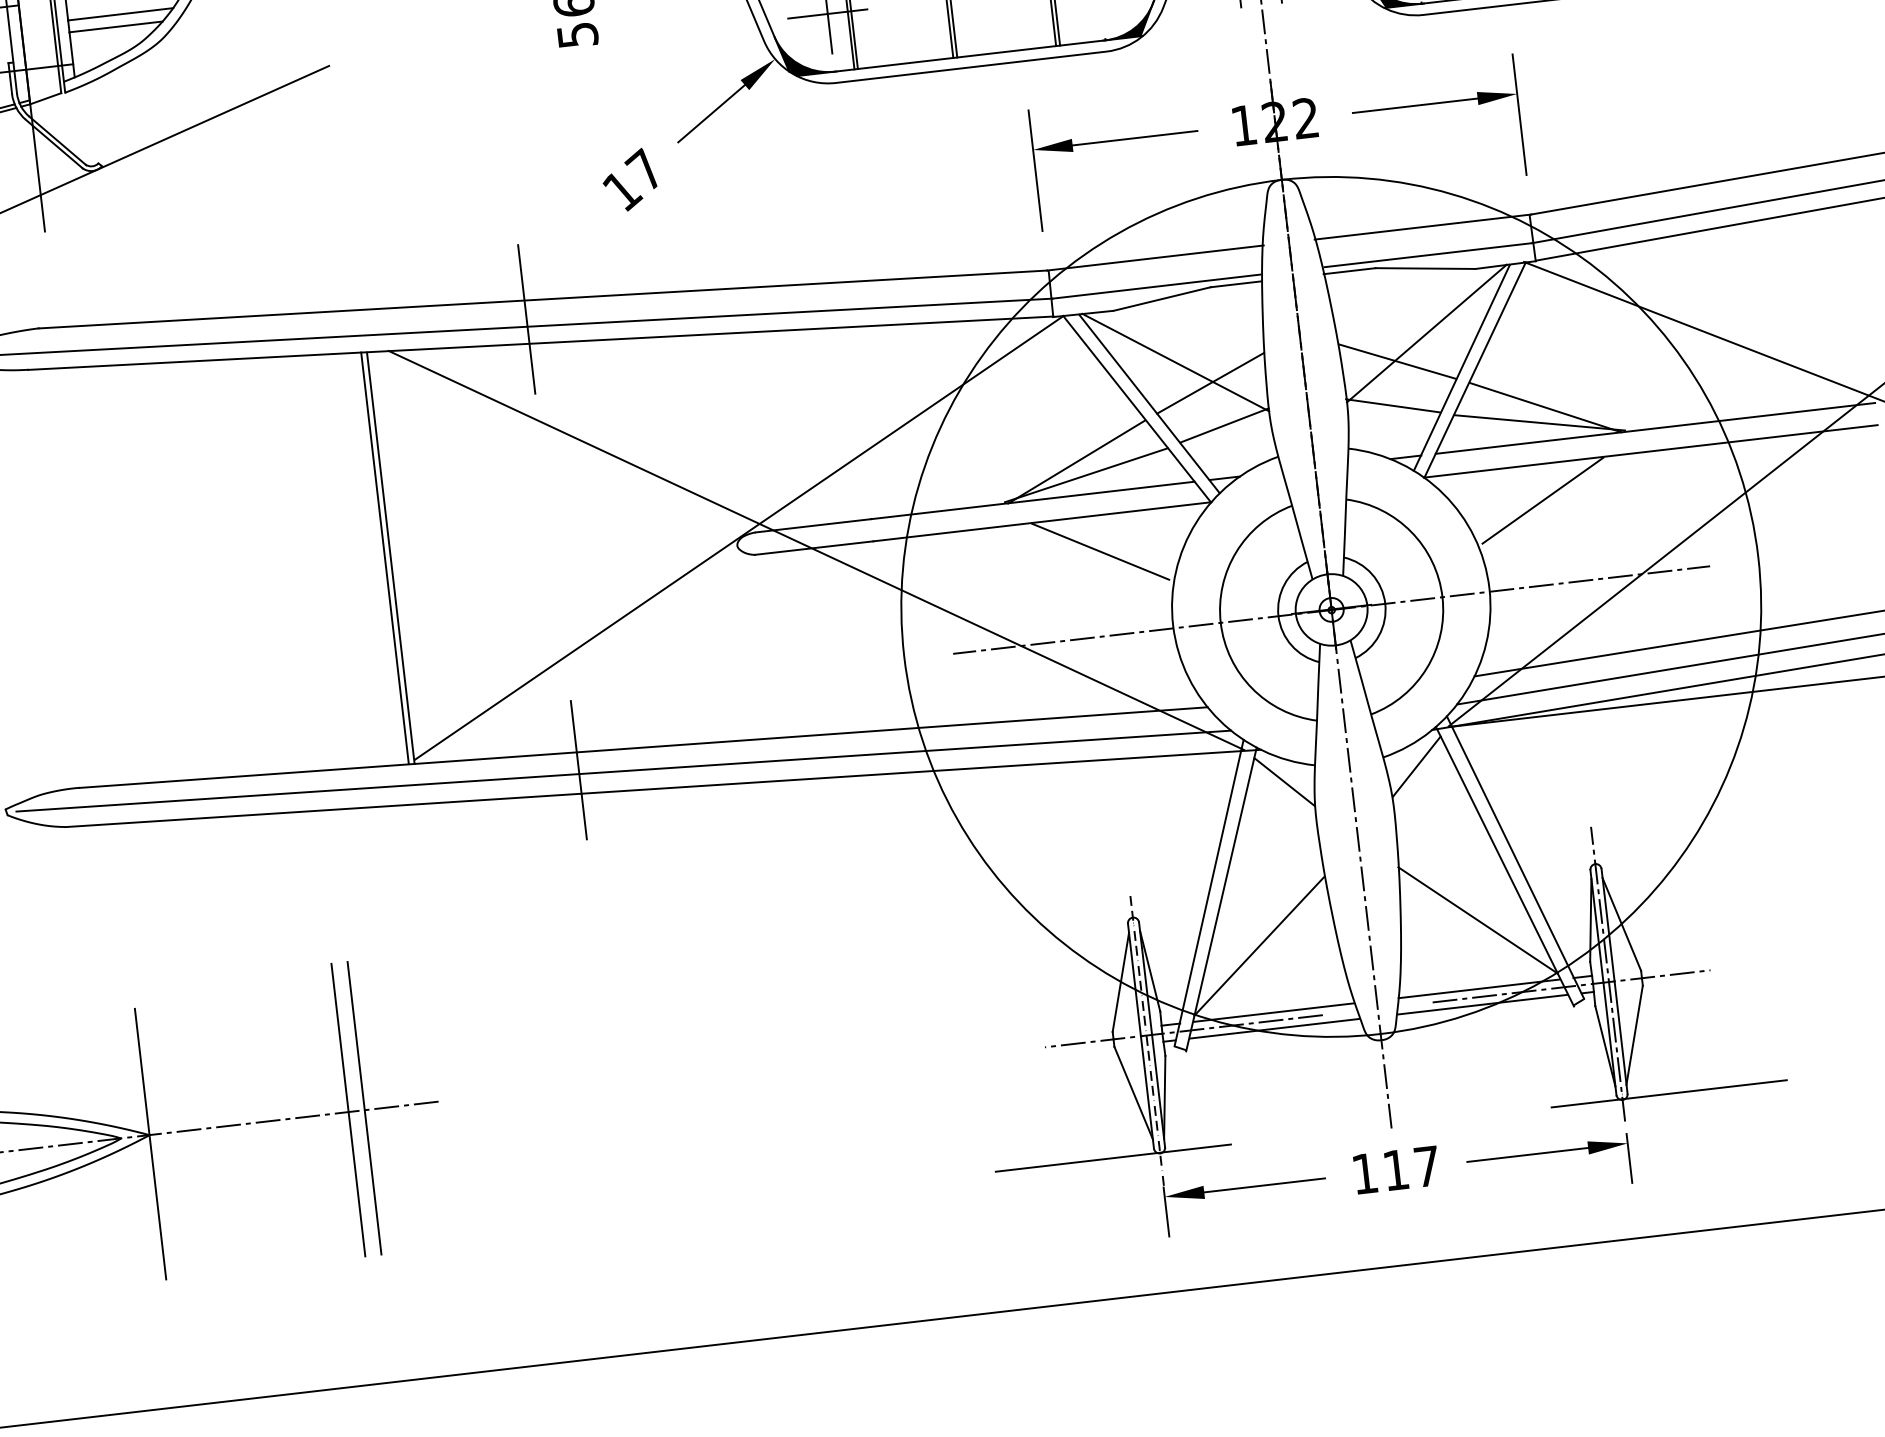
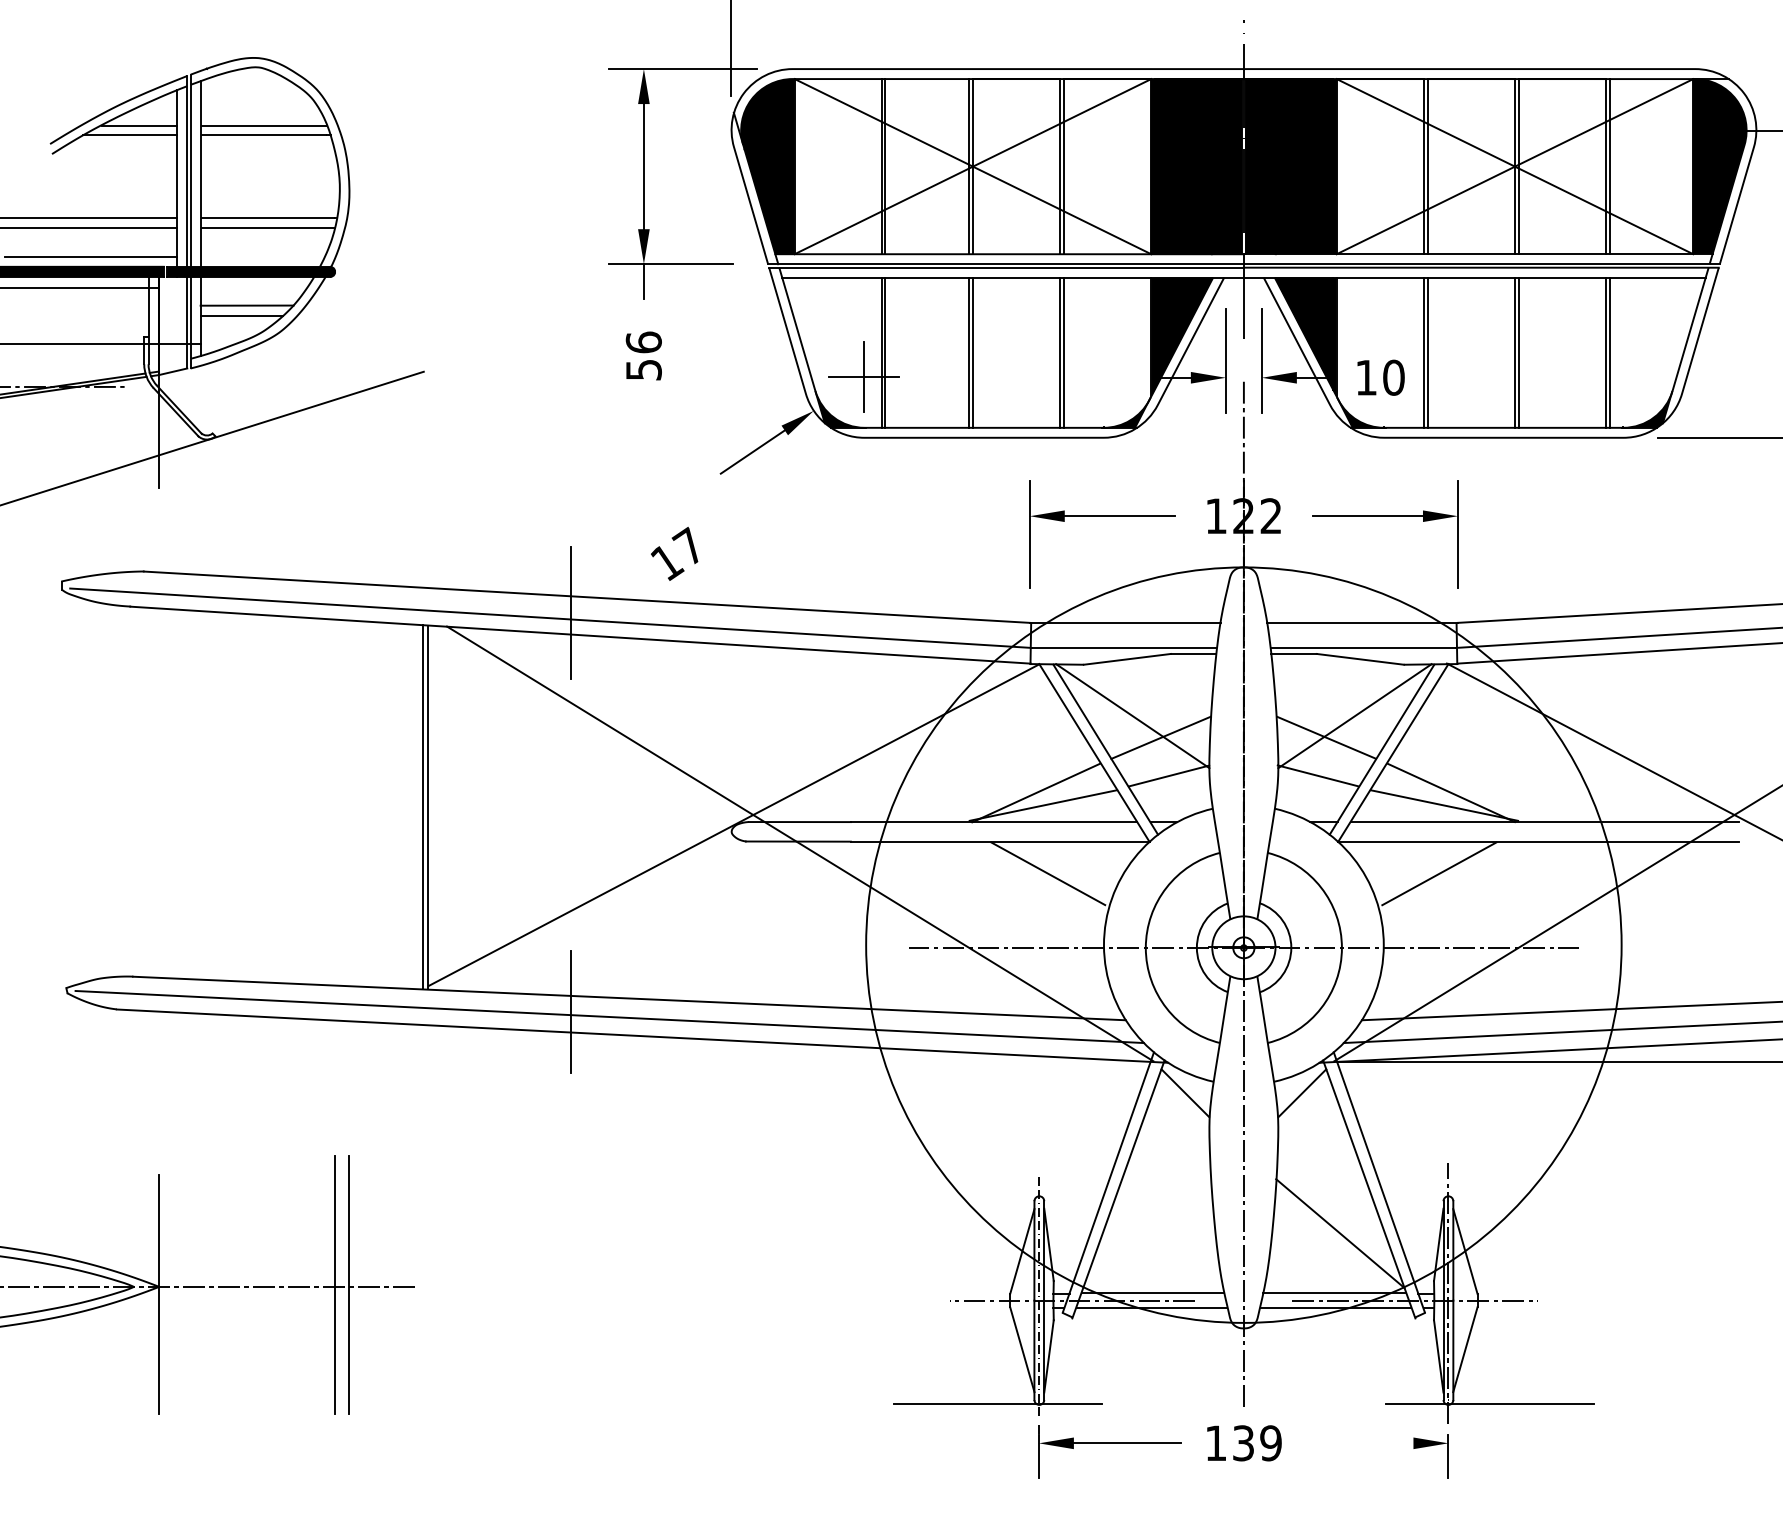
text: (629, 179) -> (674, 553), moved
line: (1259, 946) -> (1146, 1234), removed
line: (1527, 1155) -> (1359, 1443), removed
text: (1411, 1168) -> (1257, 1443), 117 -> 139

